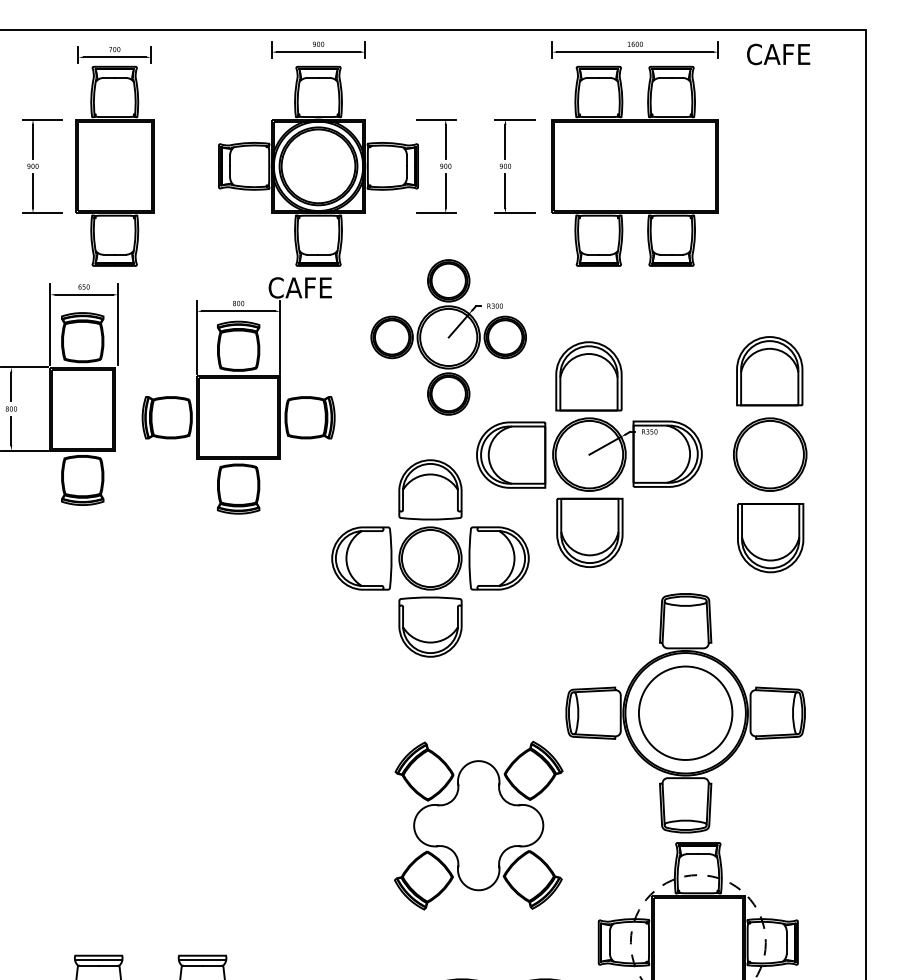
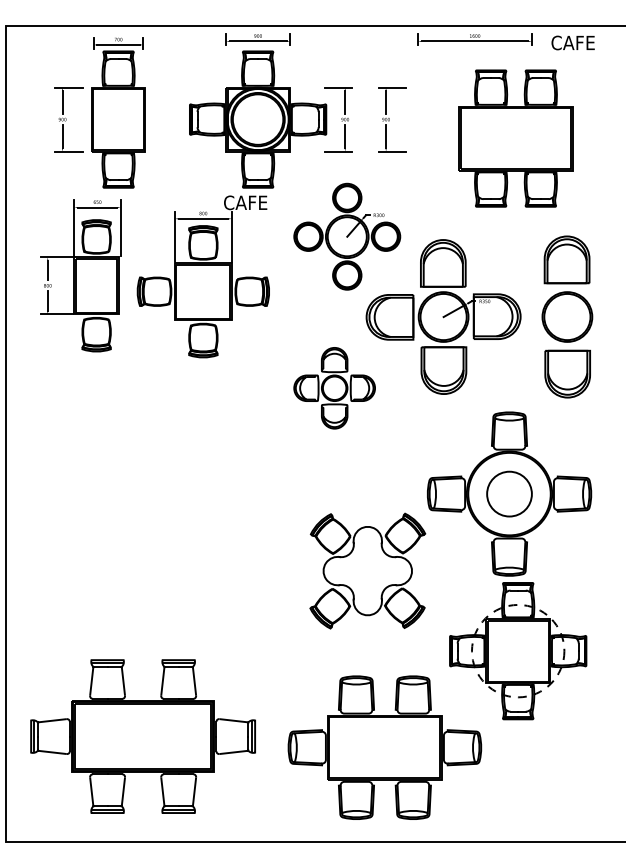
part: (634, 166) -> (515, 138), moved
part: (430, 559) -> (334, 388), size x0.6
circle: (685, 713) -> (509, 494), size x0.7

